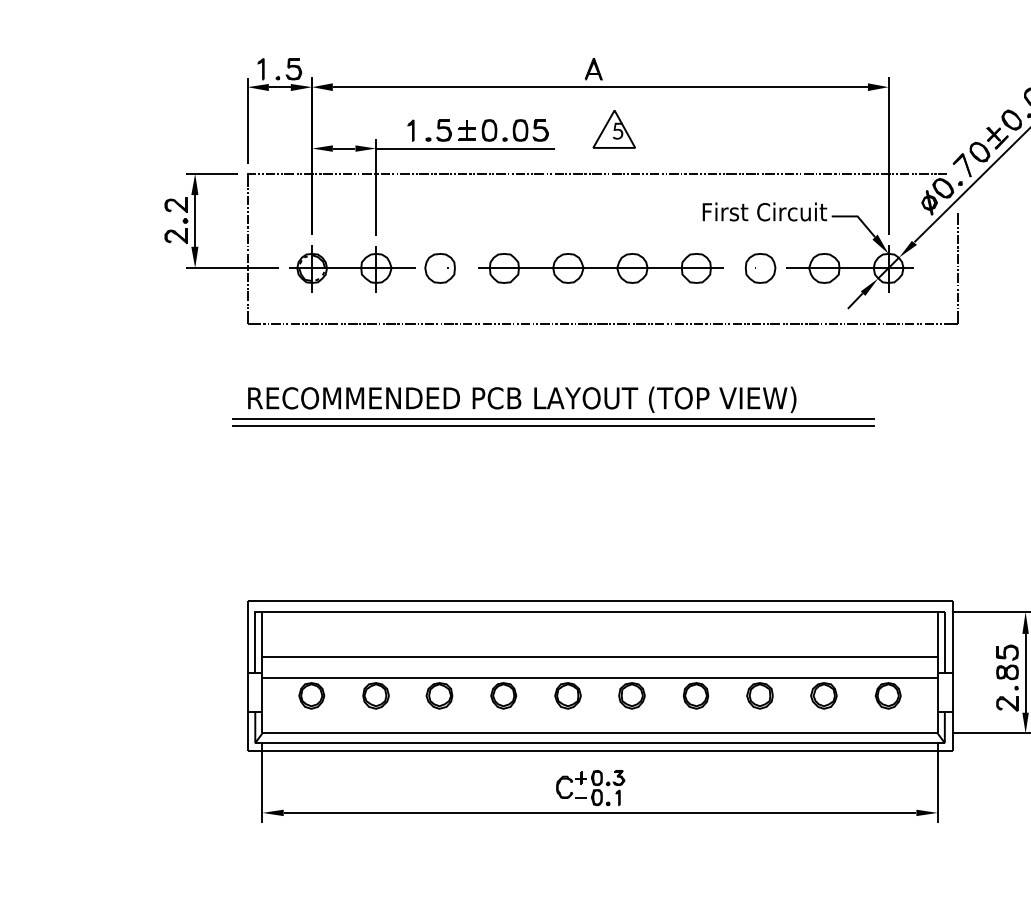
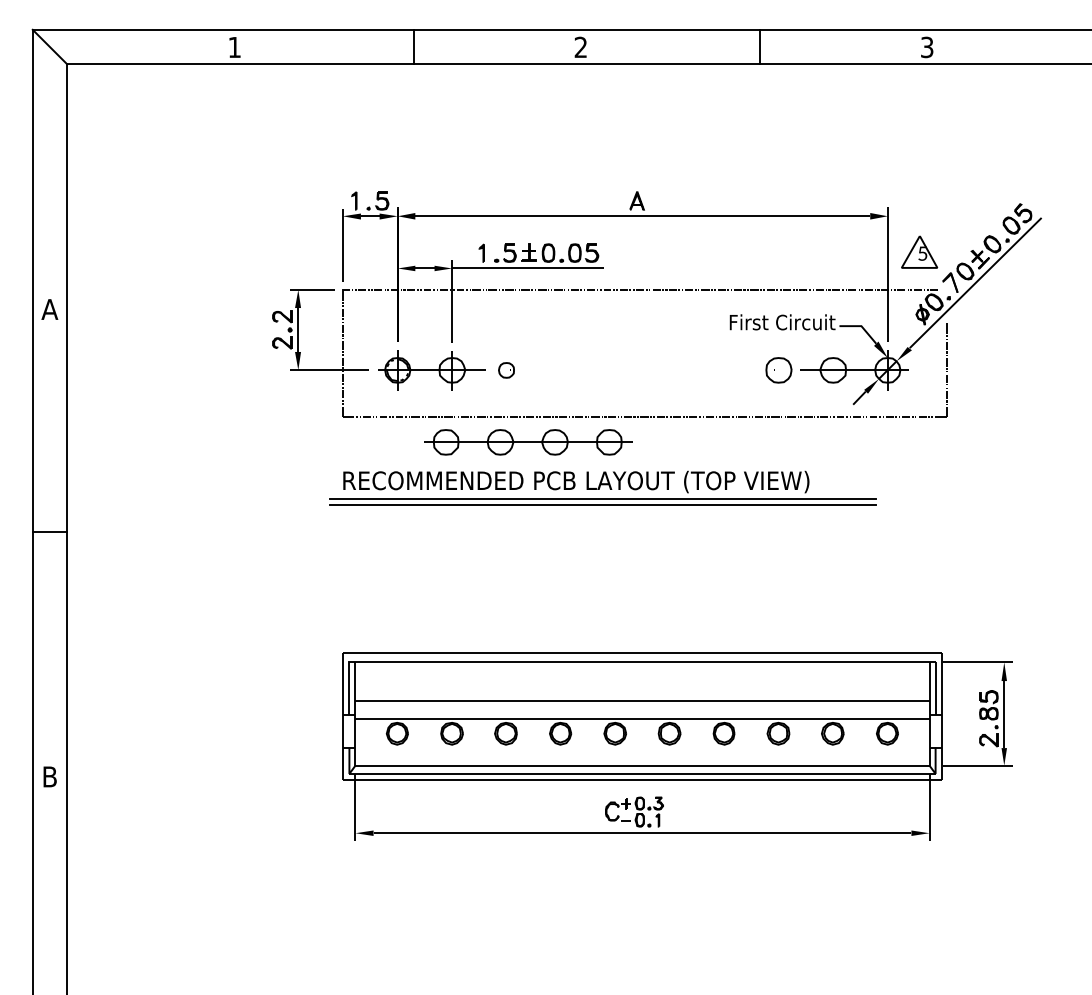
part: (614, 128) -> (919, 251), moved
part: (440, 268) -> (506, 370), size x0.6
part: (601, 268) -> (528, 442), moved

